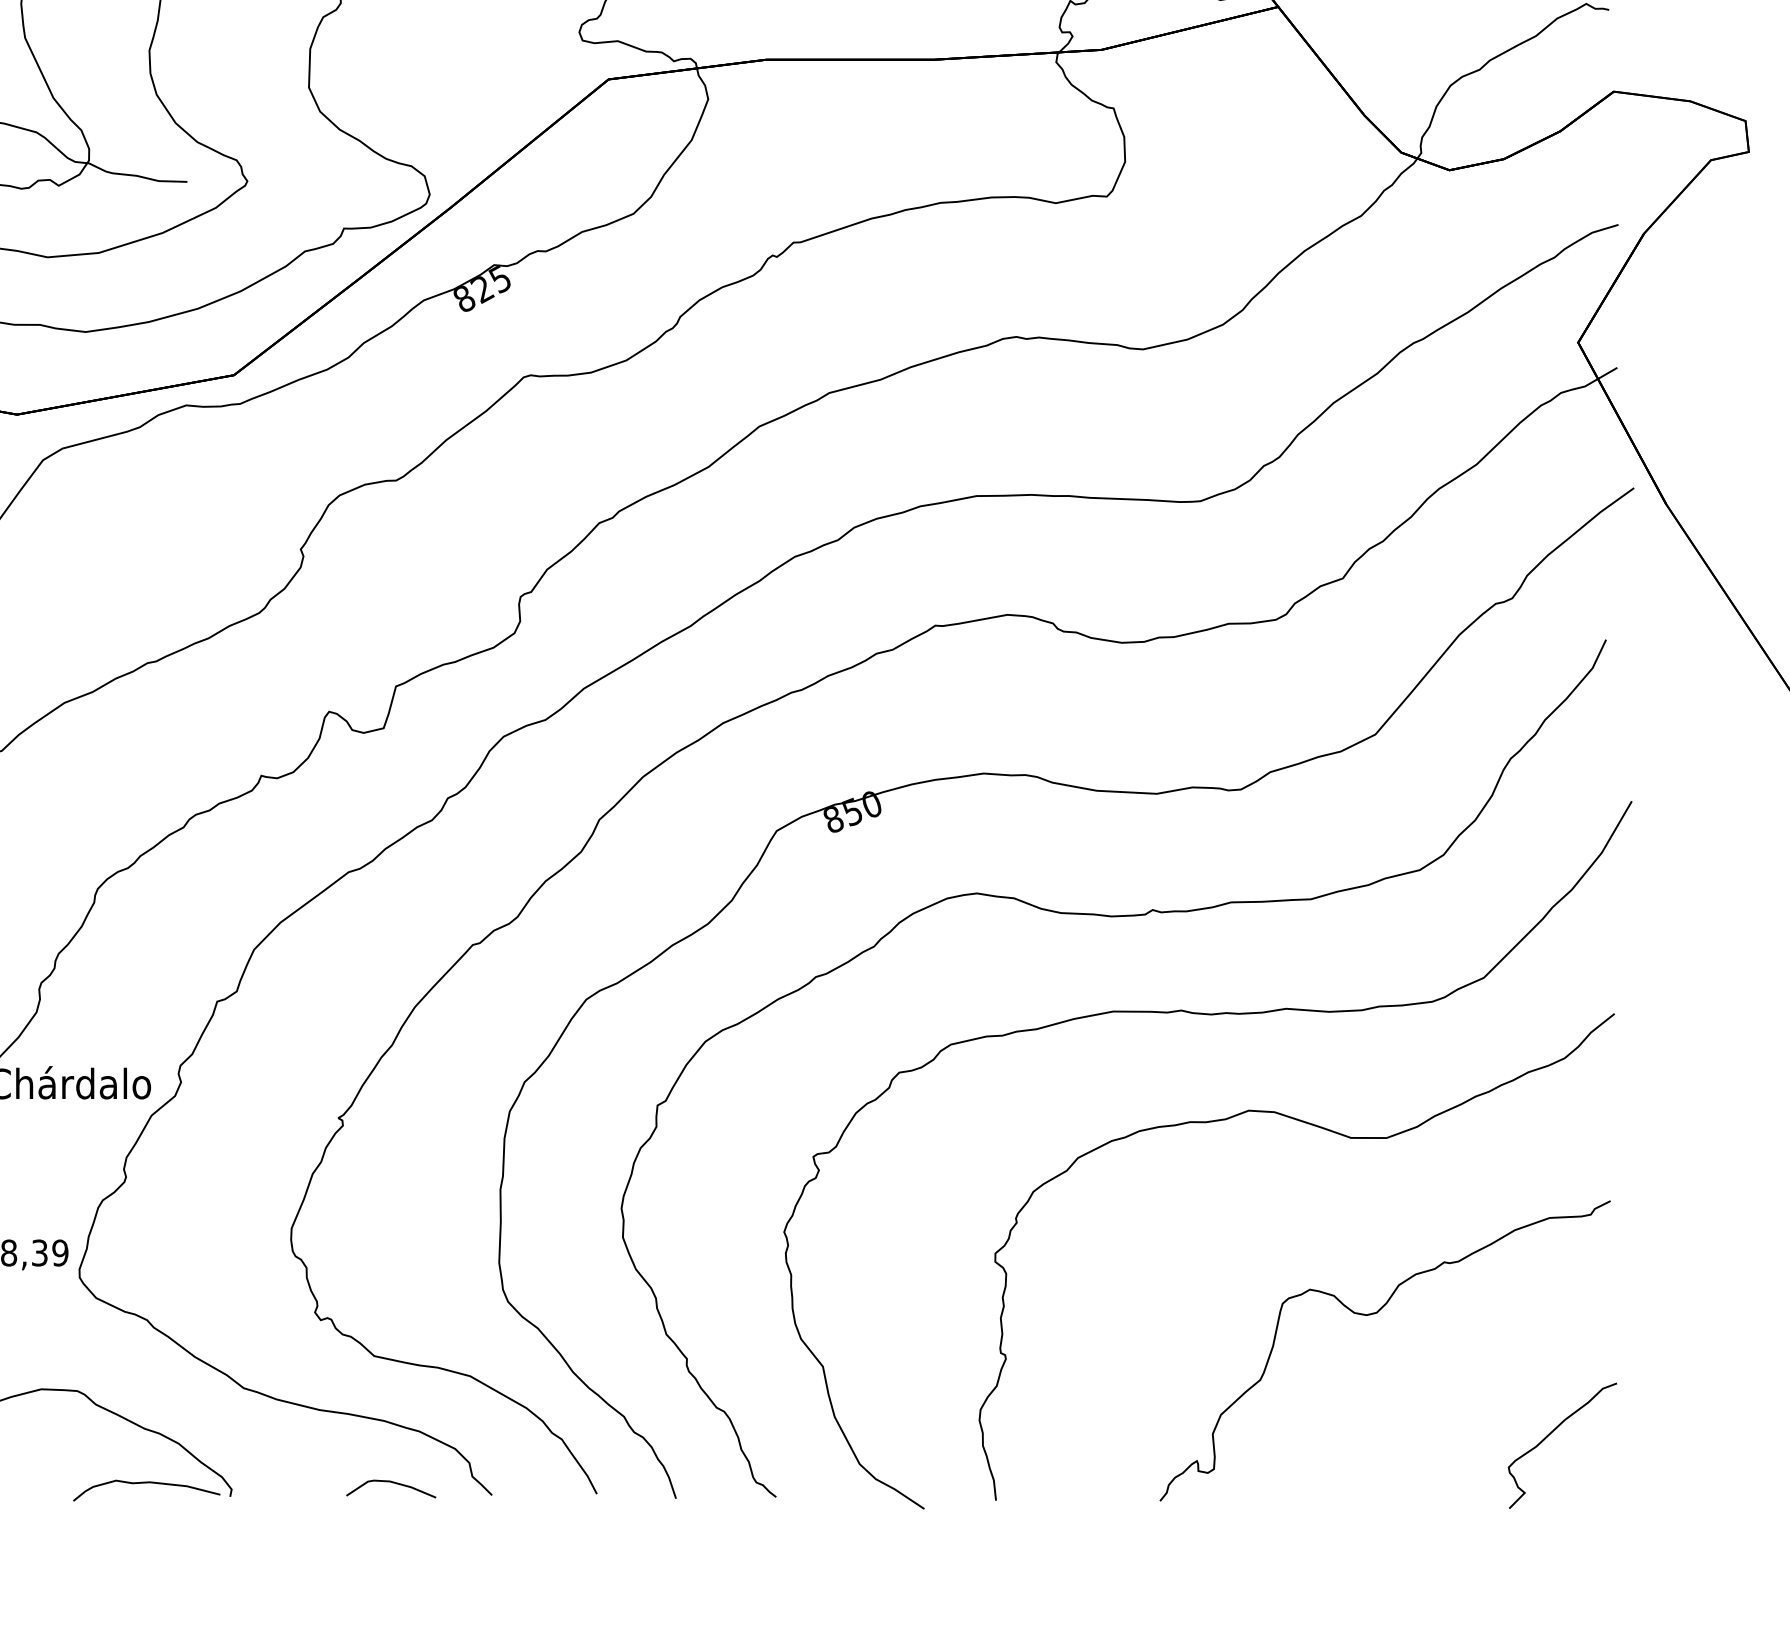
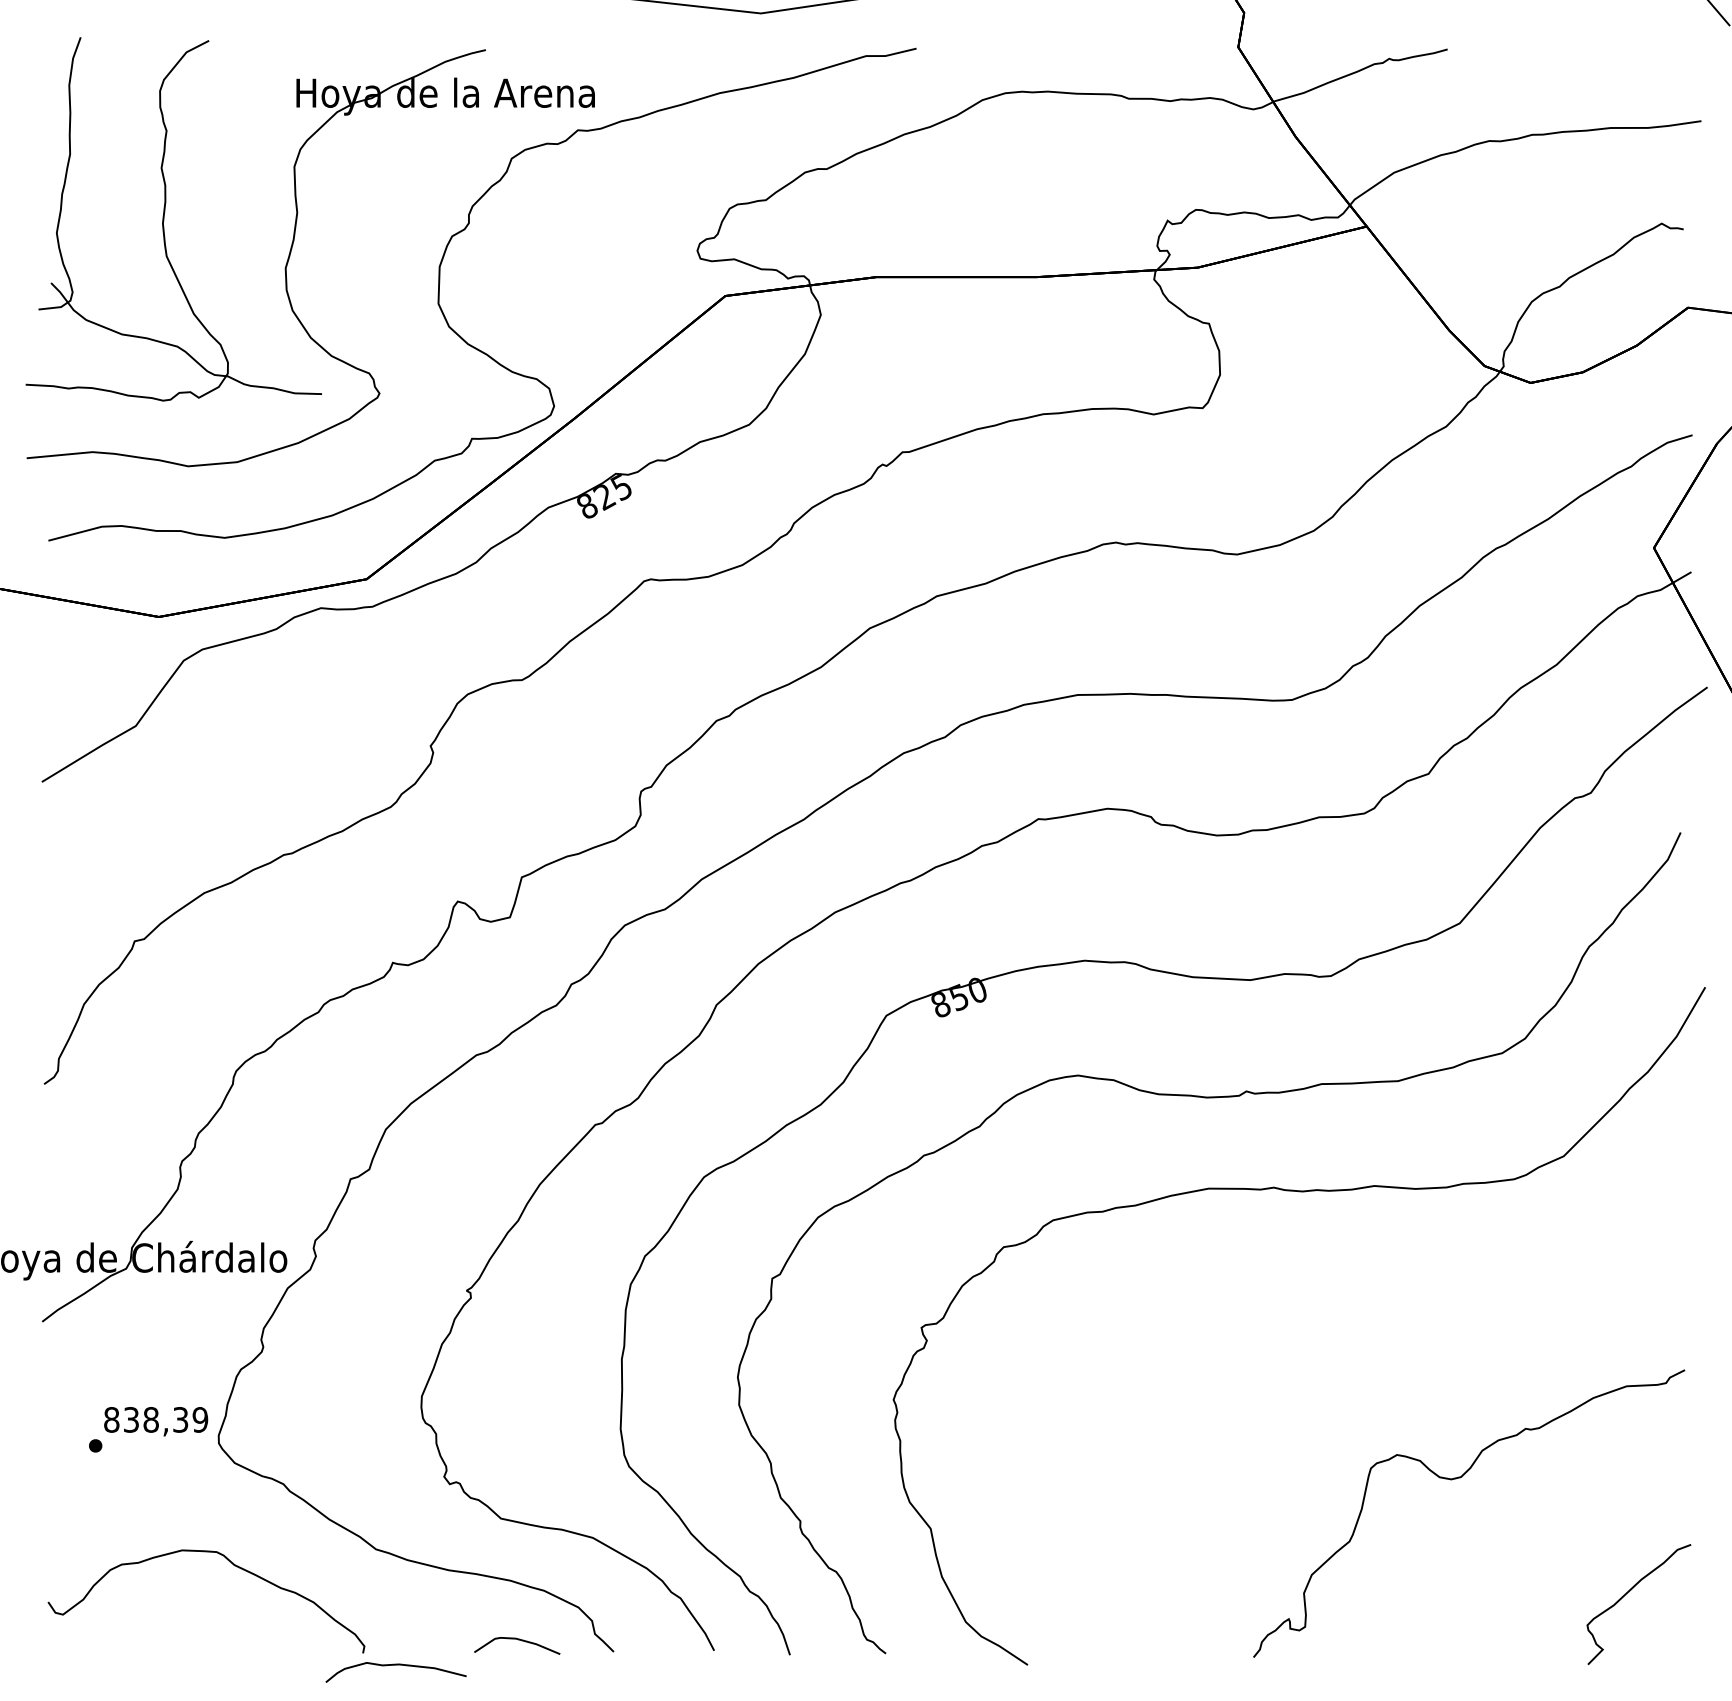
curve: (1337, 1134) -> (1423, 1306), removed
curve: (146, 1483) -> (395, 1665), moved

